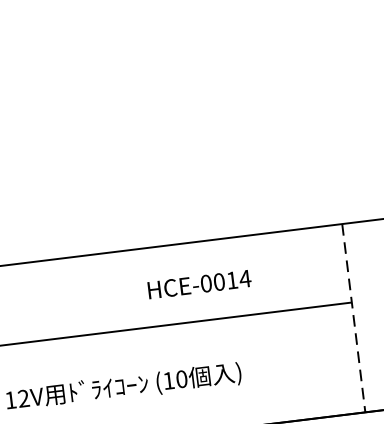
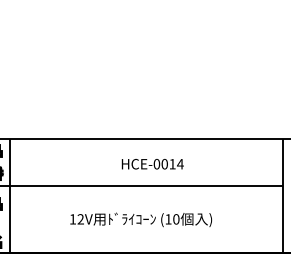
text: (199, 285) -> (152, 164), moved
line: (354, 318) -> (283, 195), dashed -> solid

